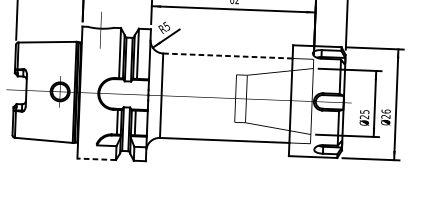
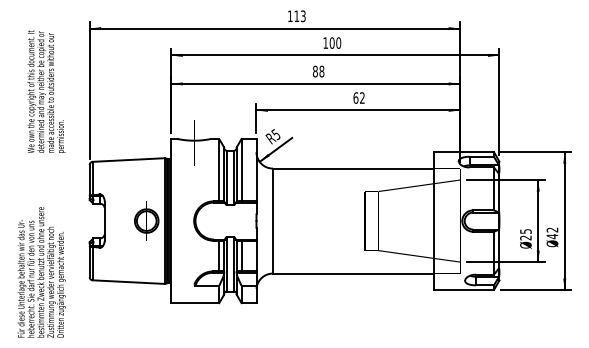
line: (228, 55) -> (353, 168), dashed -> solid
text: (386, 114) -> (552, 233), 26 -> 42
line: (96, 159) -> (195, 303), dashed -> solid

